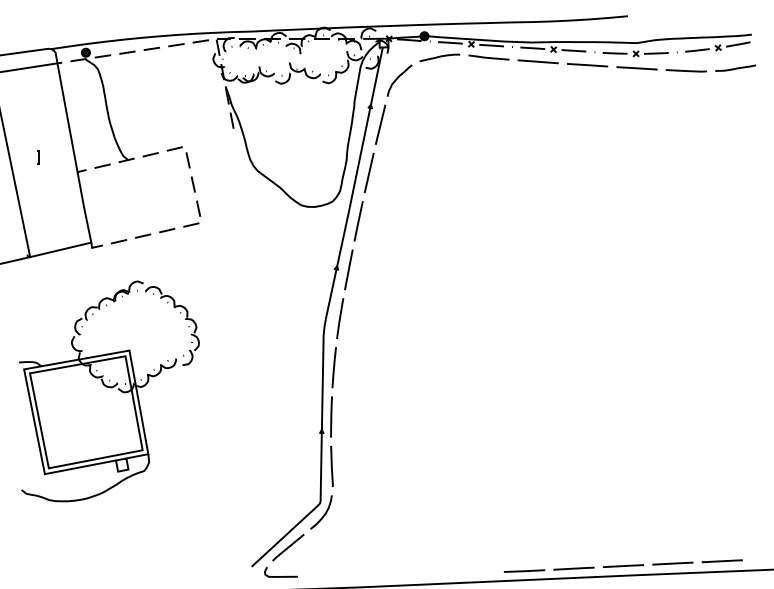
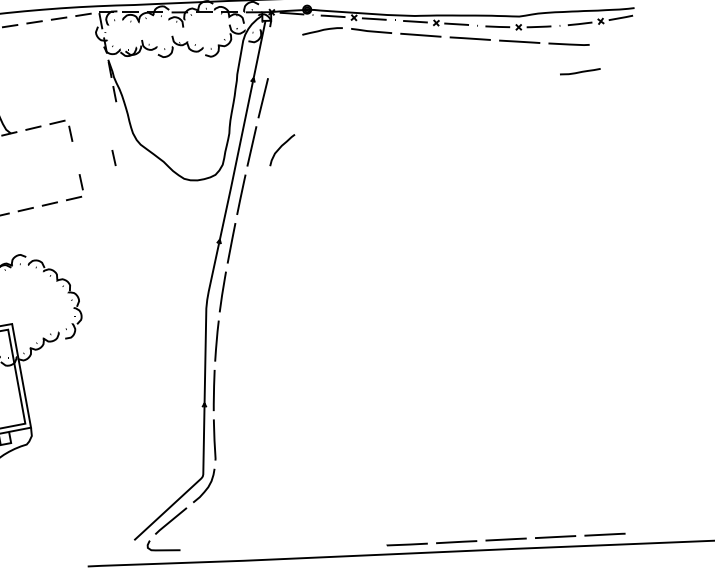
line: (735, 67) -> (580, 70), moved
curve: (398, 78) -> (281, 147), moved
line: (192, 184) -> (113, 157), moved

